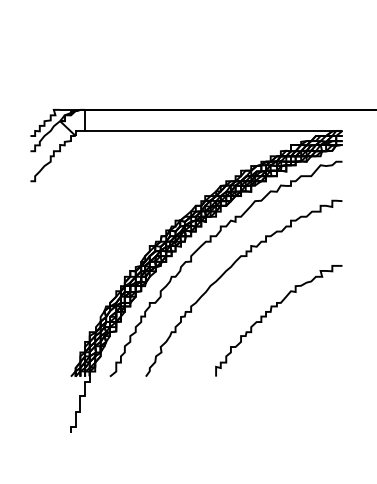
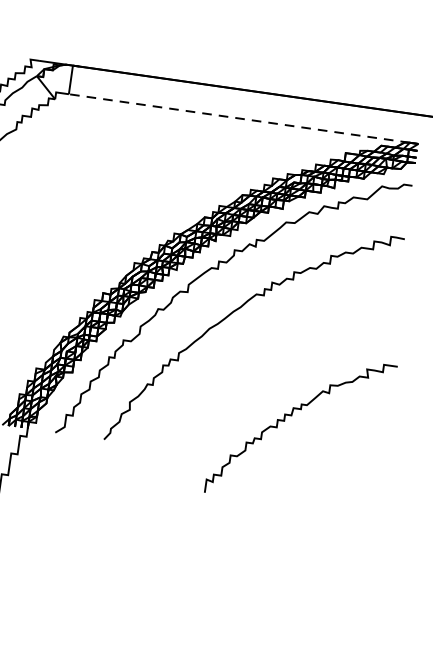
line: (210, 130) -> (239, 117), solid -> dashed
curve: (271, 312) -> (292, 416), moved

